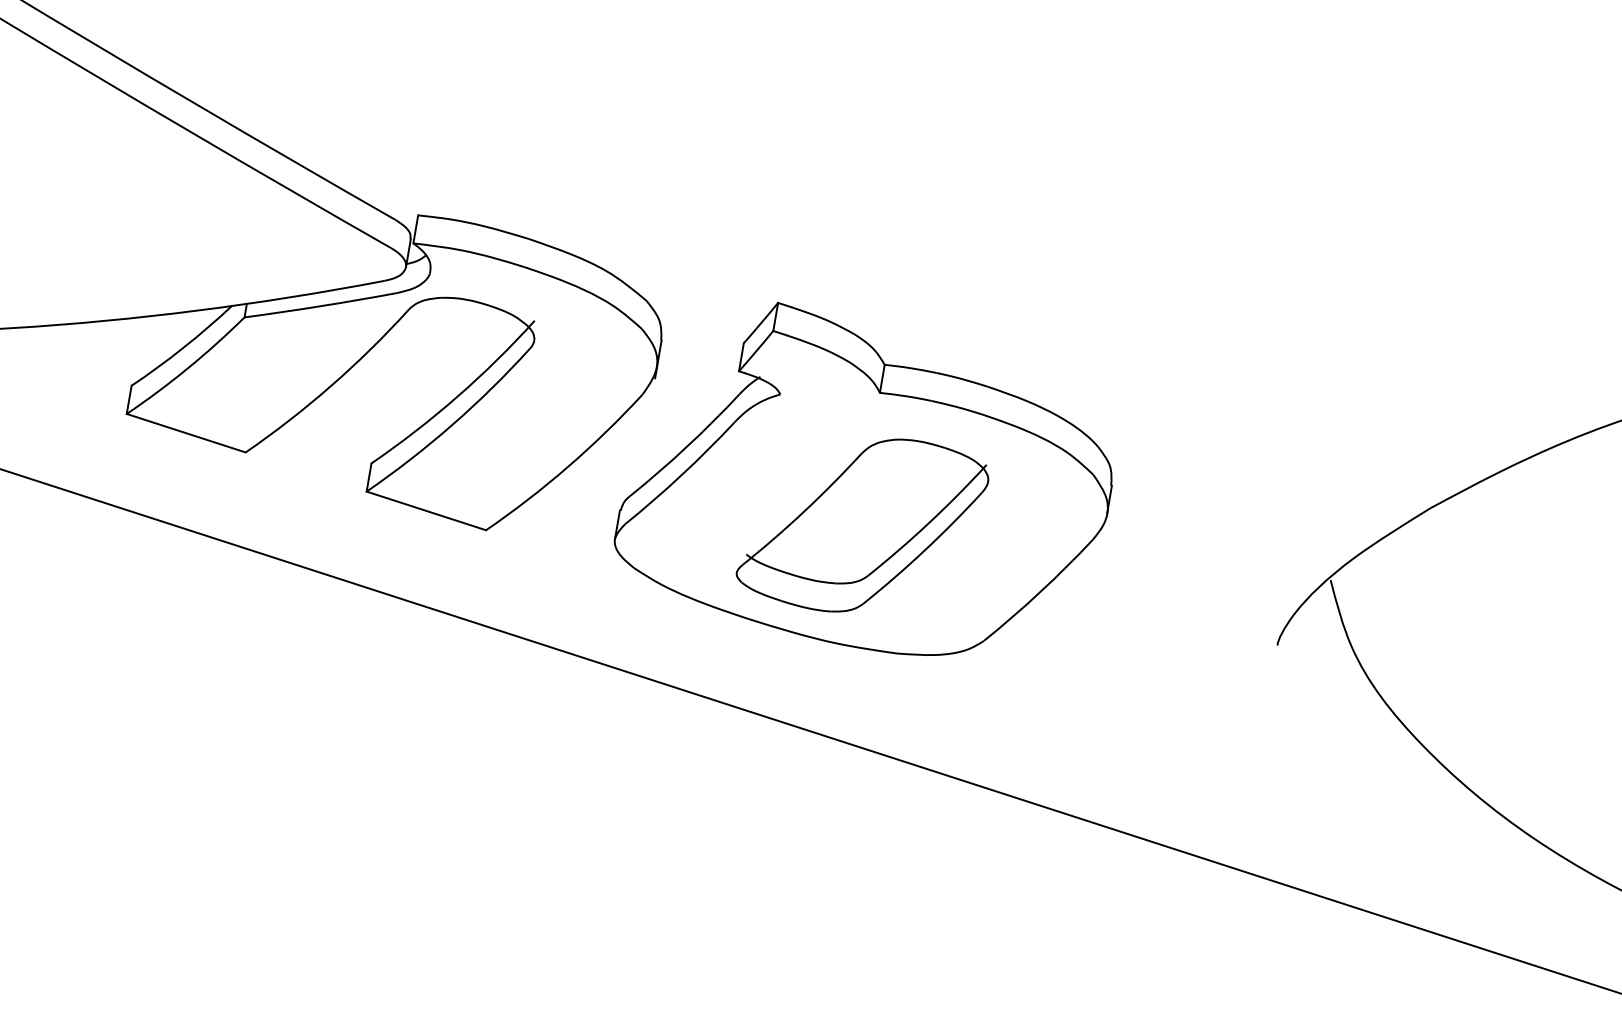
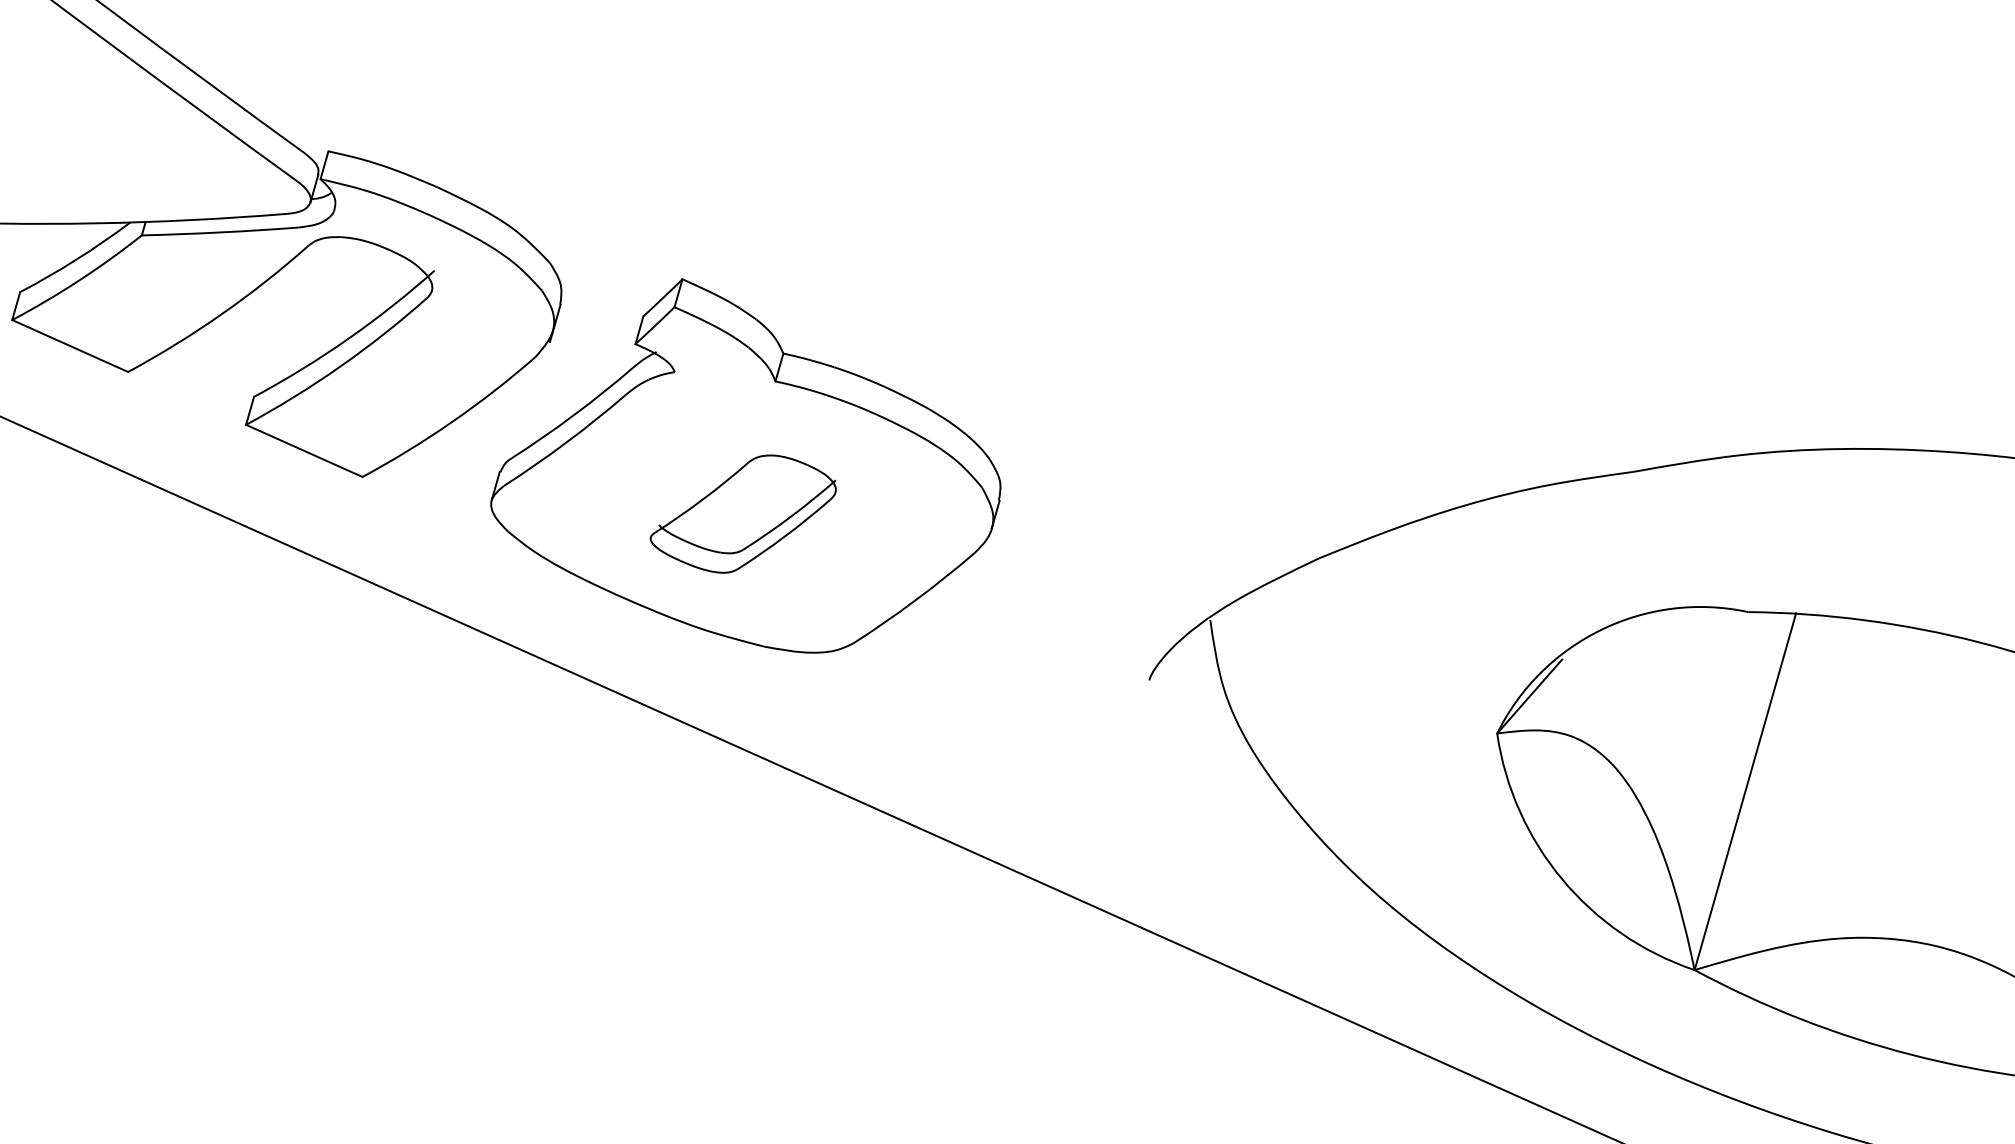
part: (862, 525) -> (743, 513), size x0.7

